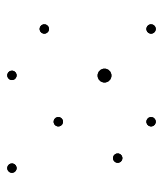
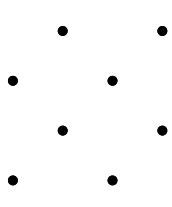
part: (43, 28) -> (61, 30), moved
part: (104, 74) -> (112, 79), size x0.62
part: (117, 157) -> (112, 179), moved

